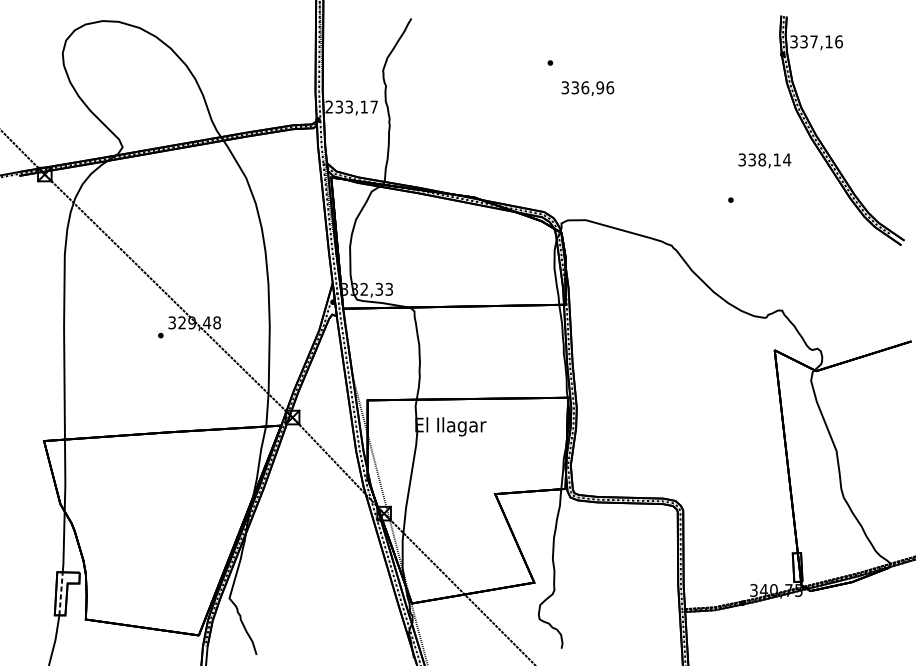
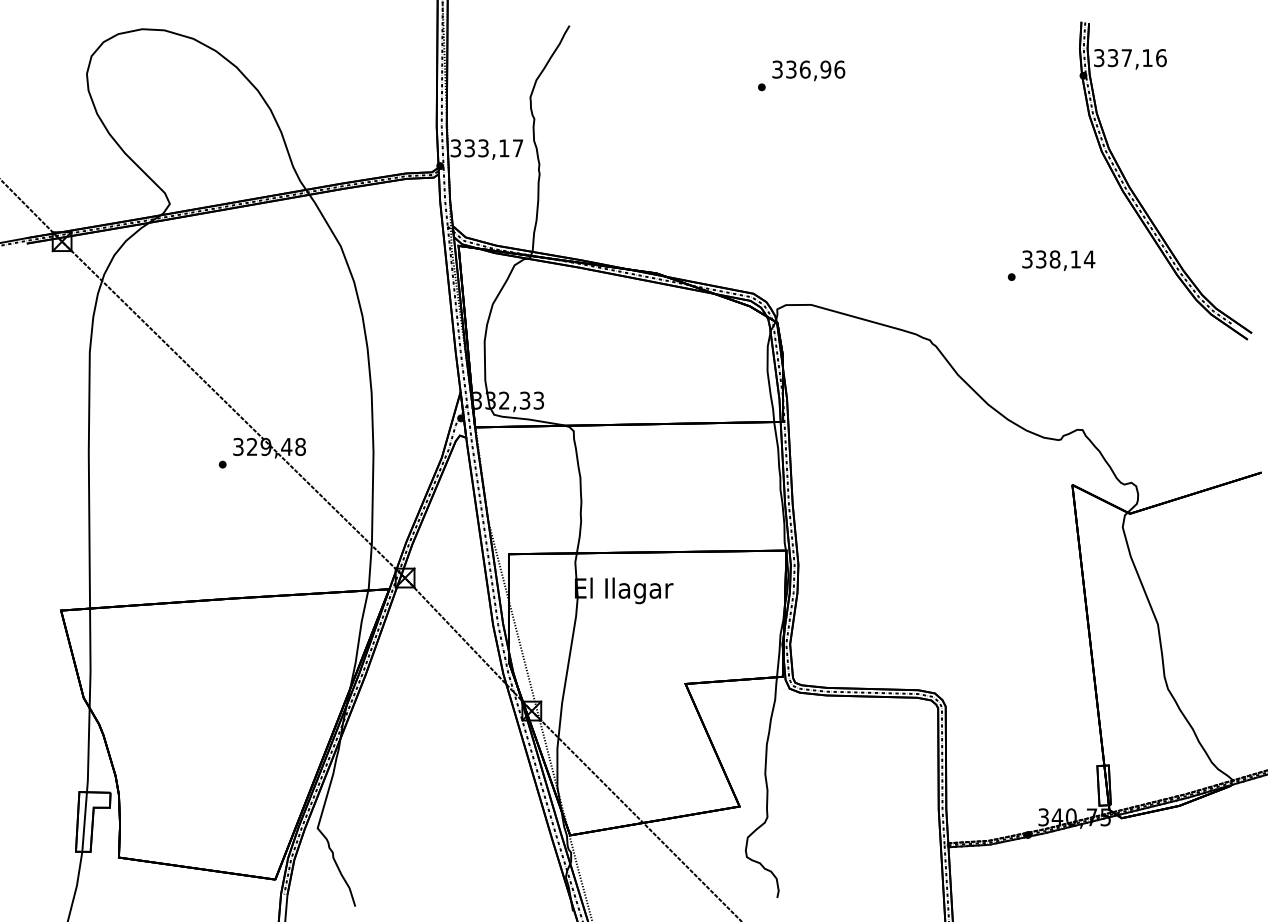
text: (587, 88) -> (808, 70), moved
text: (329, 107) -> (455, 148), 233,17 -> 333,17
text: (764, 160) -> (1058, 260), moved
line: (60, 594) -> (84, 822), dashed -> solid

